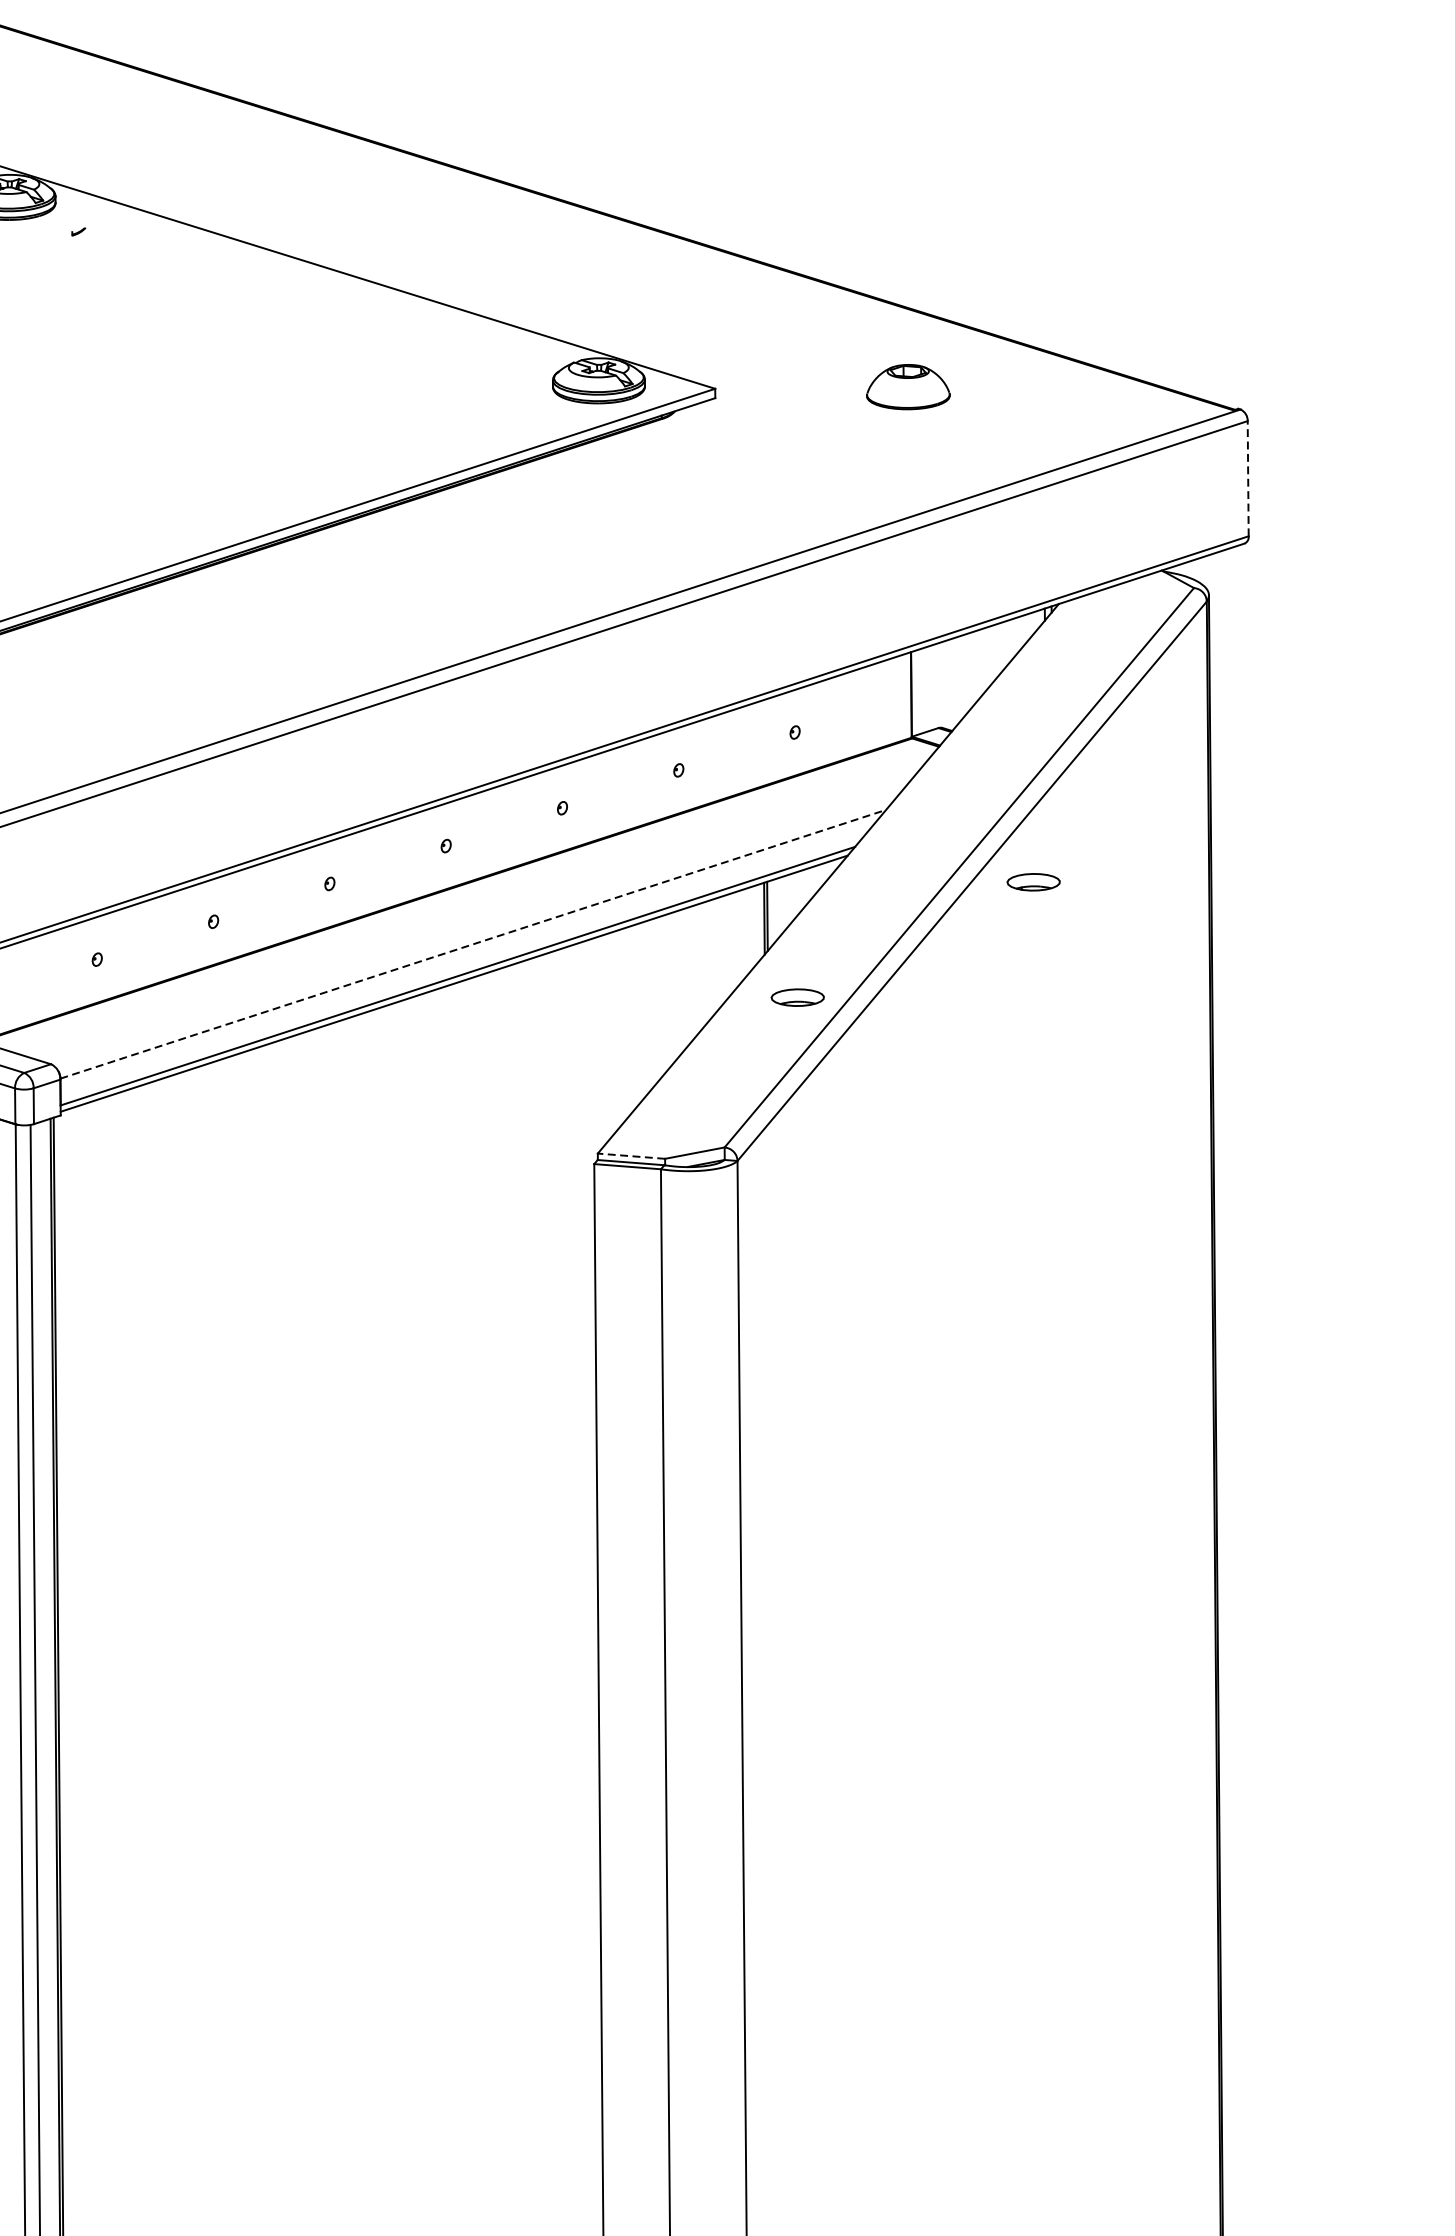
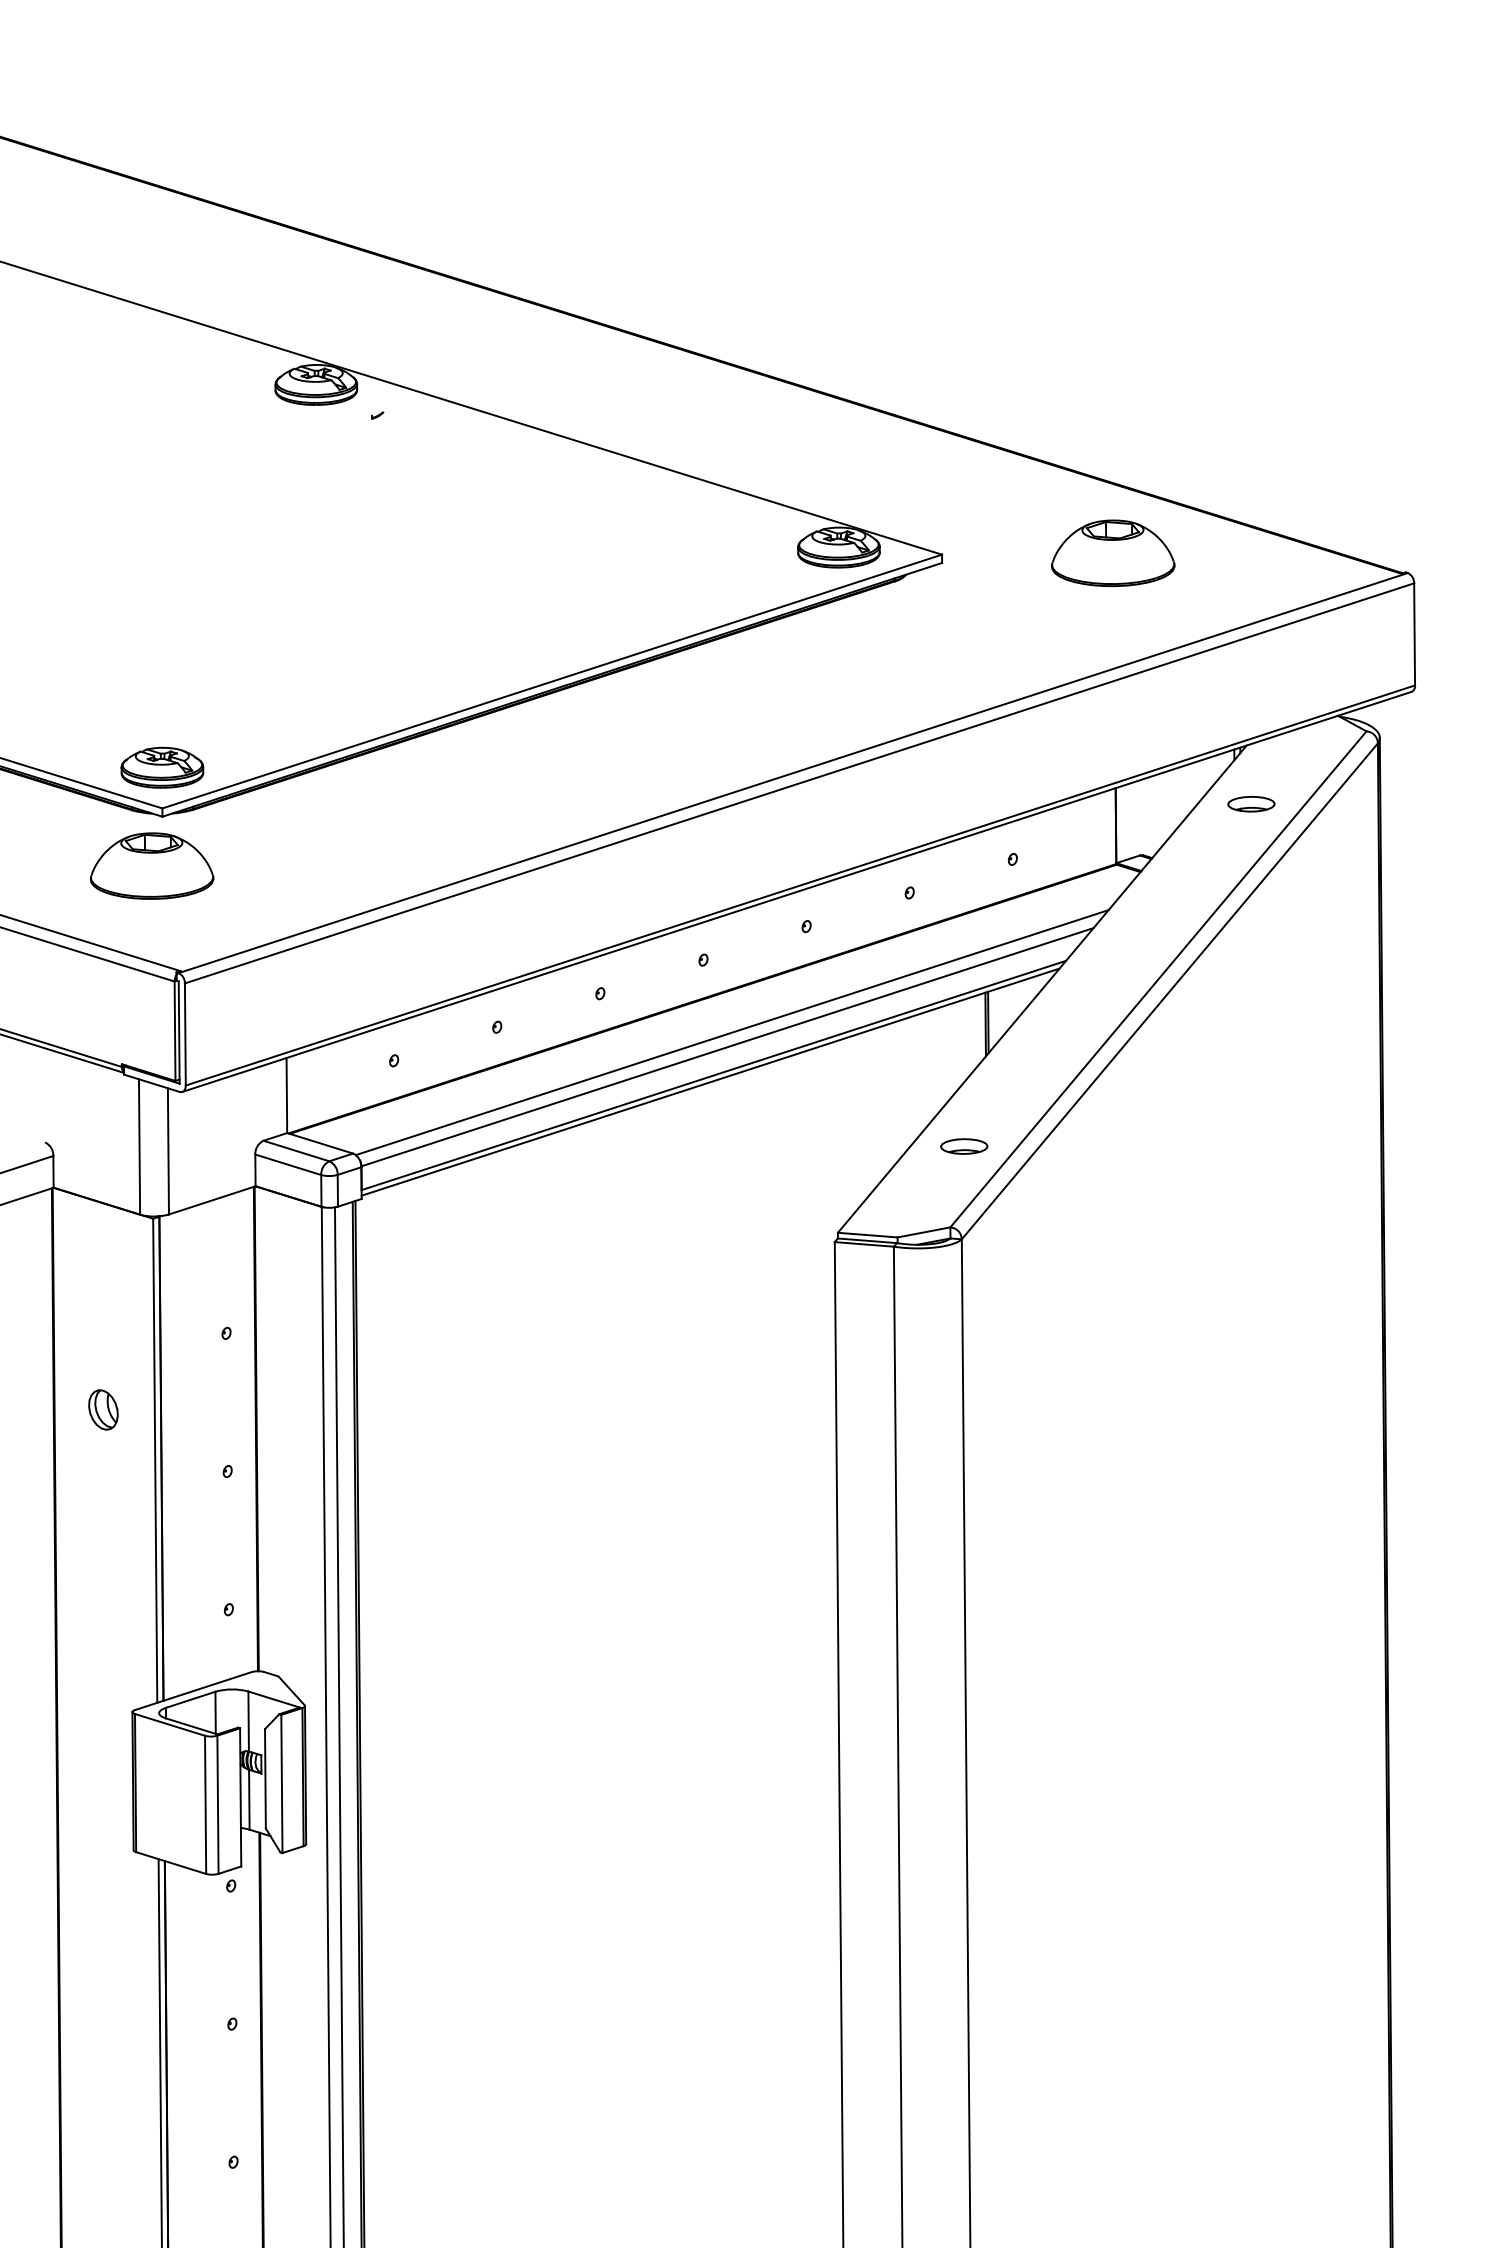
part: (908, 386) -> (1113, 552), size x1.67
line: (1248, 477) -> (1414, 633), dashed -> solid
part: (1033, 882) -> (1251, 804), moved
line: (477, 927) -> (731, 1032), added
line: (473, 944) -> (727, 1047), dashed -> solid
part: (798, 997) -> (964, 1146), moved
line: (631, 1156) -> (867, 1235), dashed -> solid

